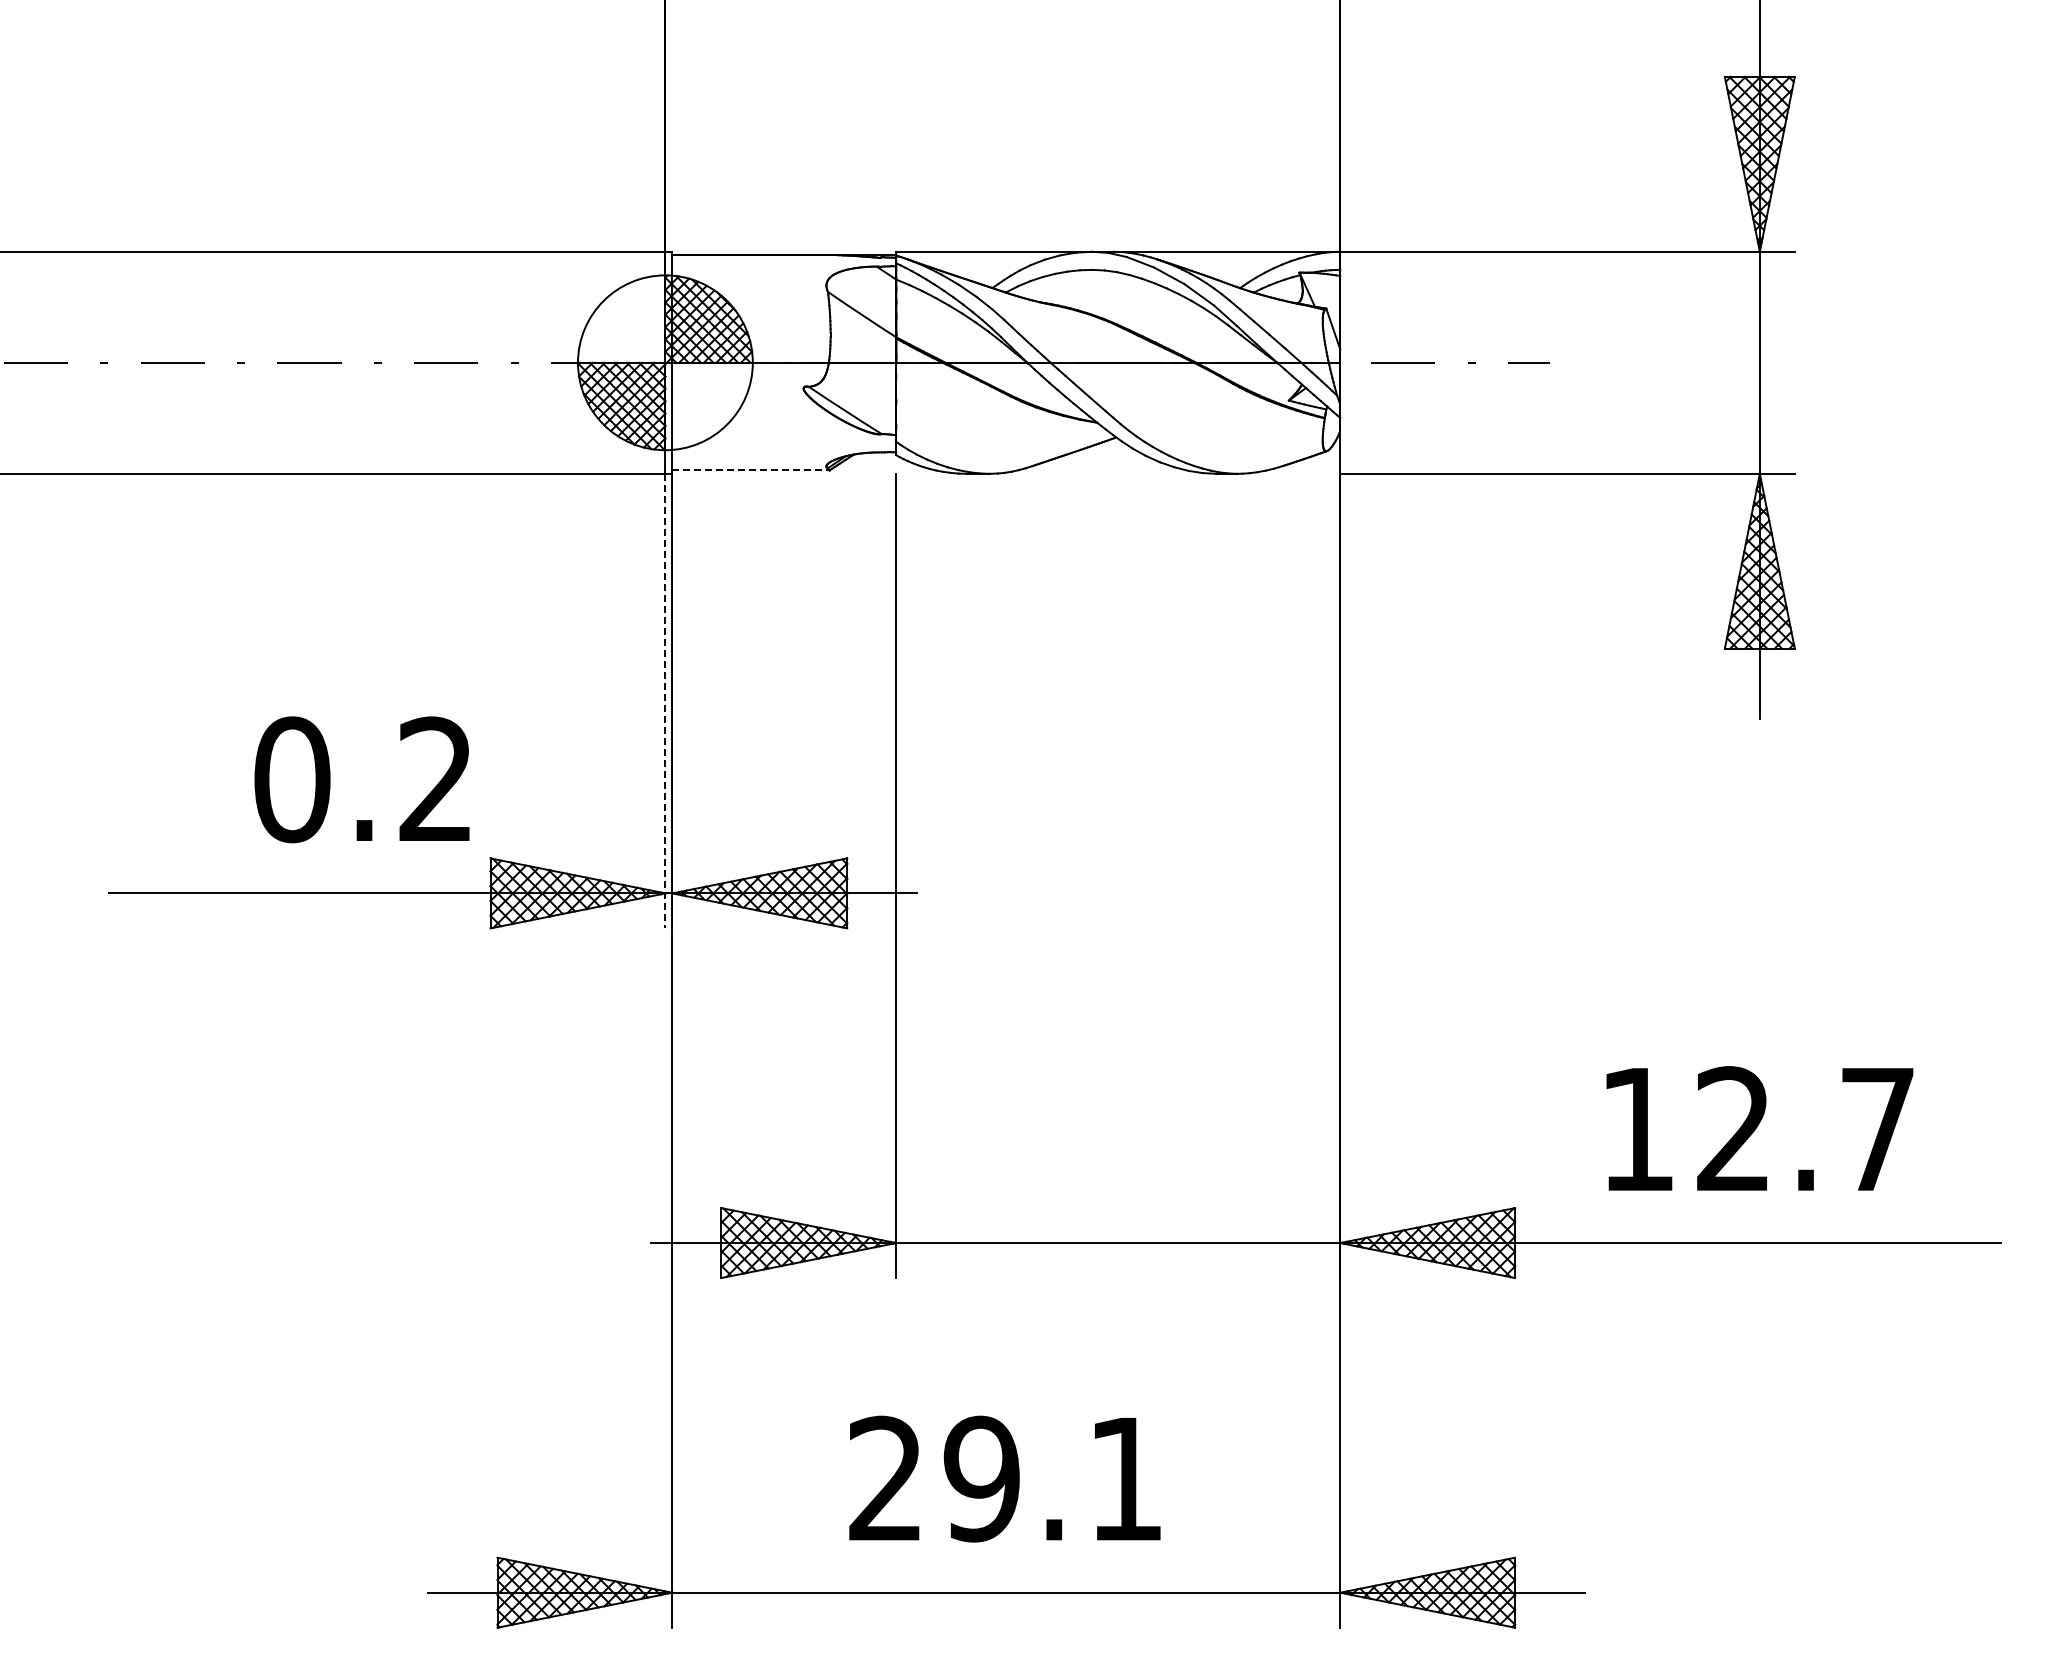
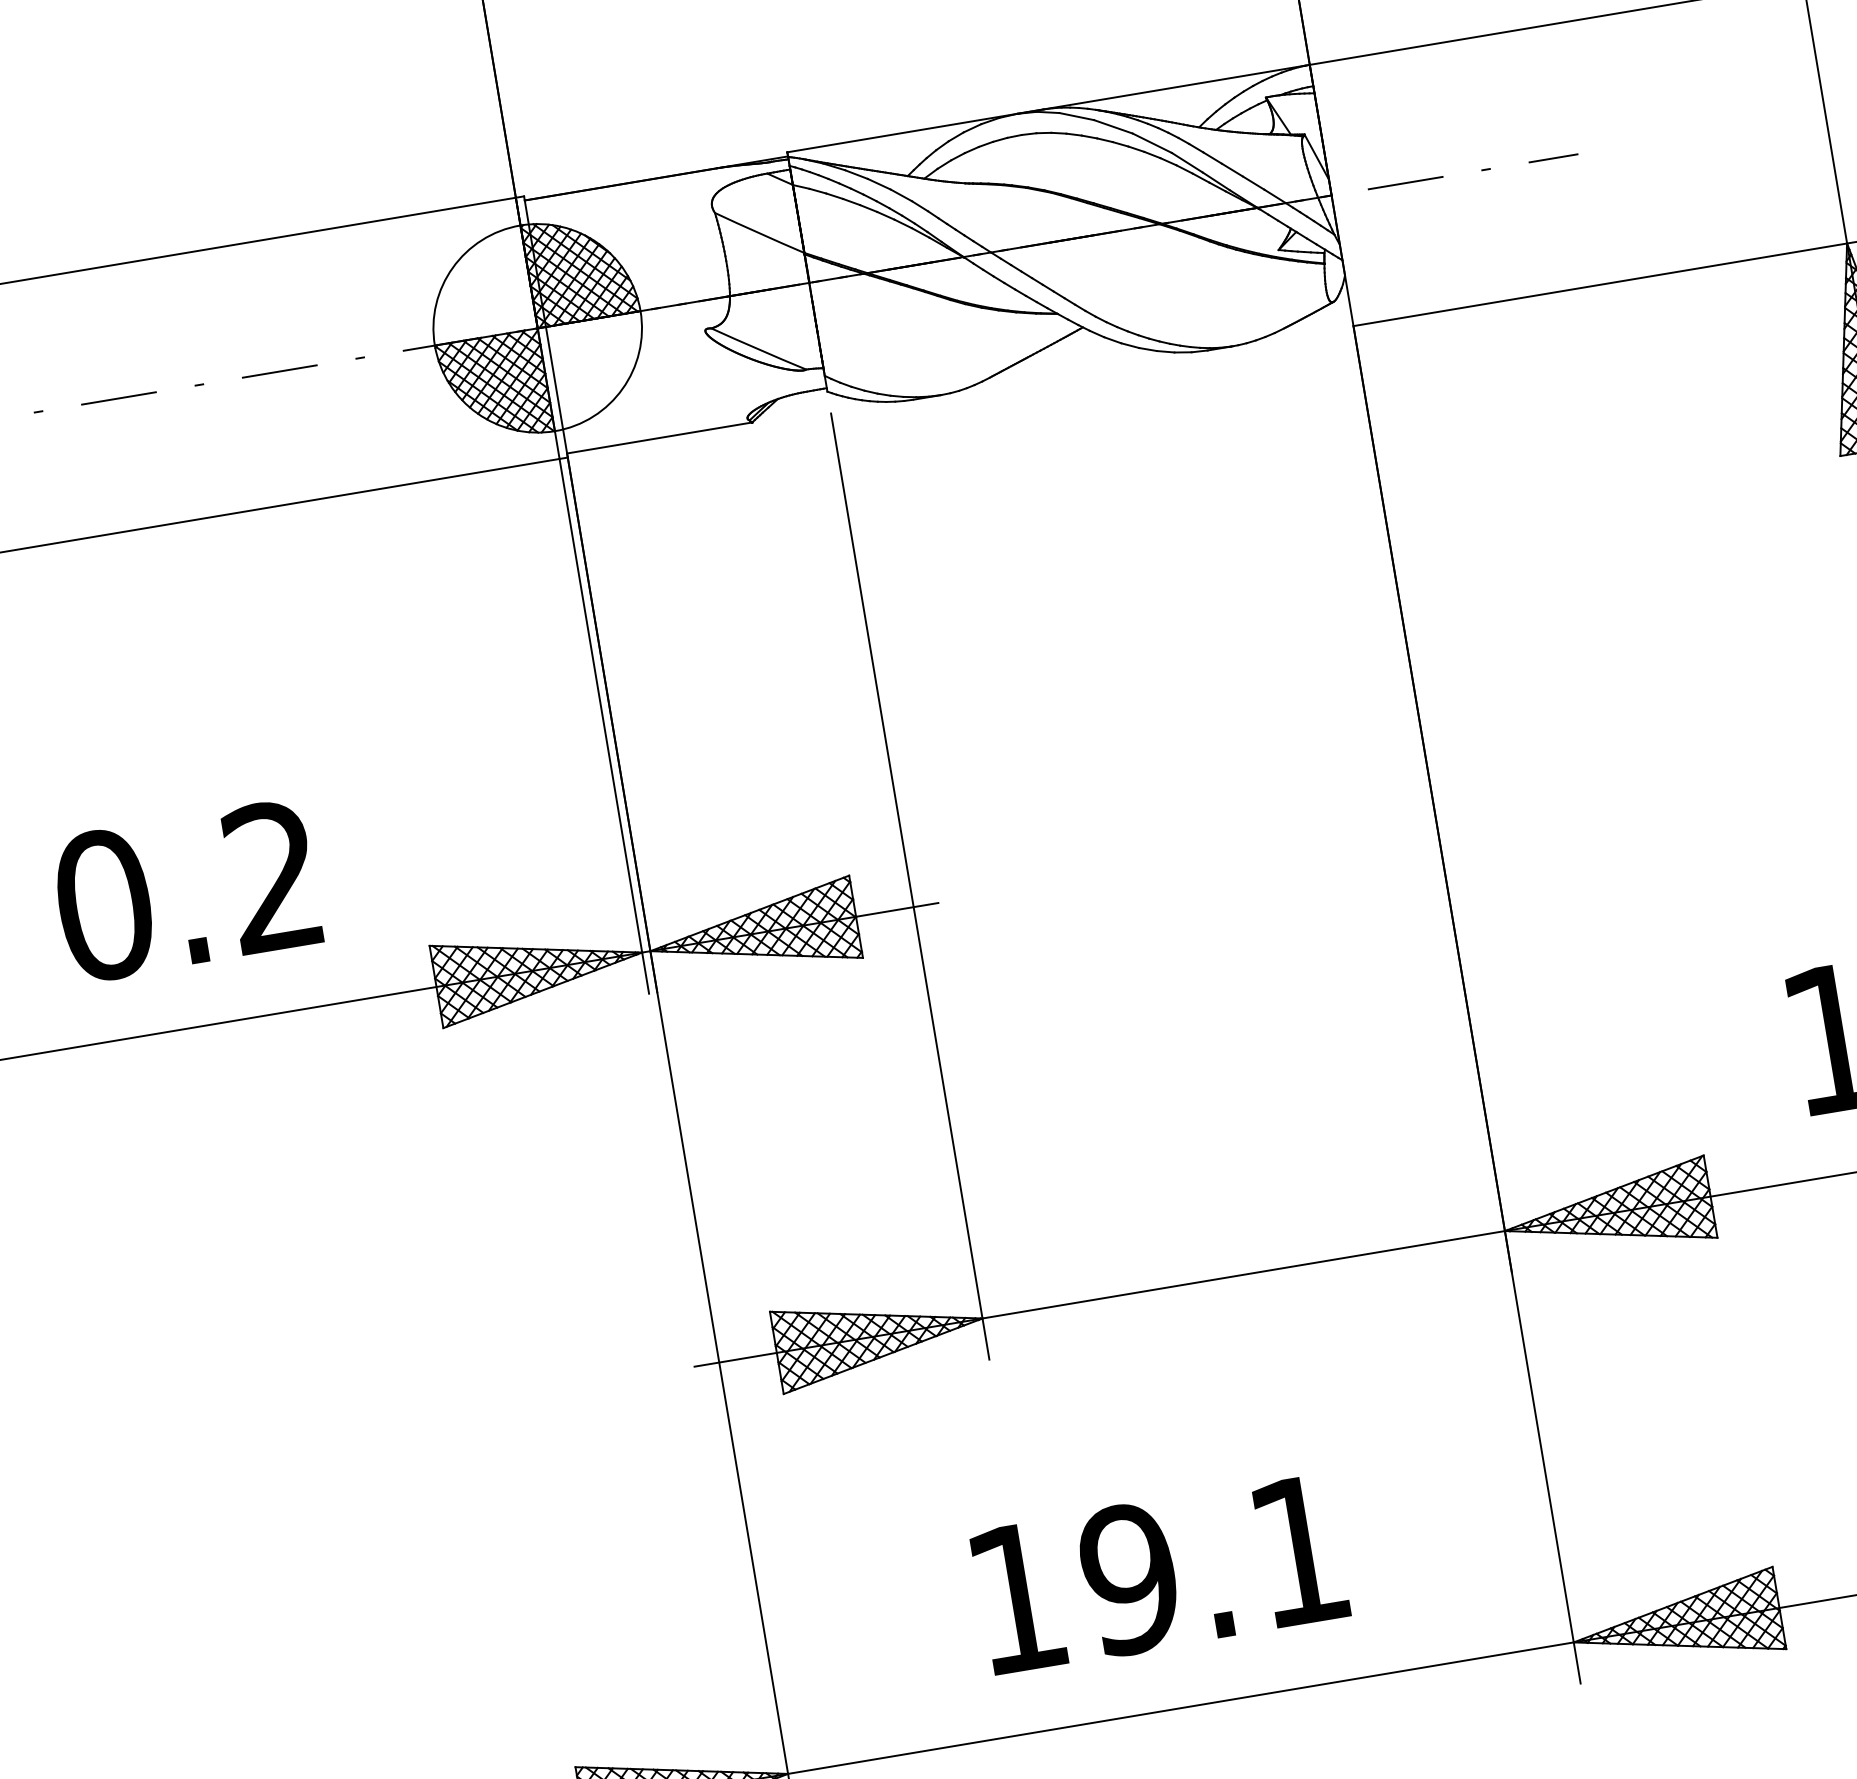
line: (751, 470) -> (660, 438), dashed -> solid
line: (665, 701) -> (604, 726), dashed -> solid
text: (361, 779) -> (185, 891), moved
text: (884, 1477) -> (1014, 1596), 29.1 -> 19.1

